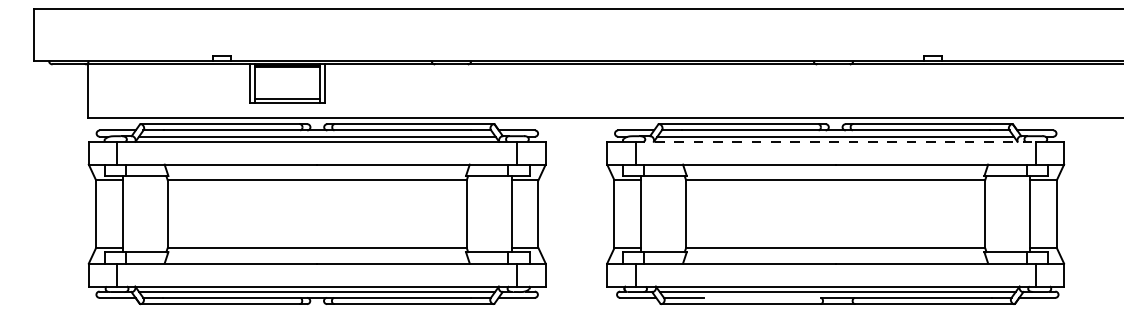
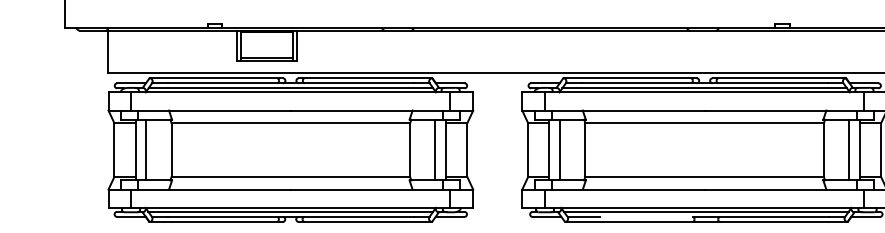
line: (835, 141) -> (704, 92), dashed -> solid
line: (136, 214) -> (146, 150), added
line: (498, 214) -> (435, 150), added
line: (654, 214) -> (560, 150), added
line: (1016, 214) -> (848, 150), added

